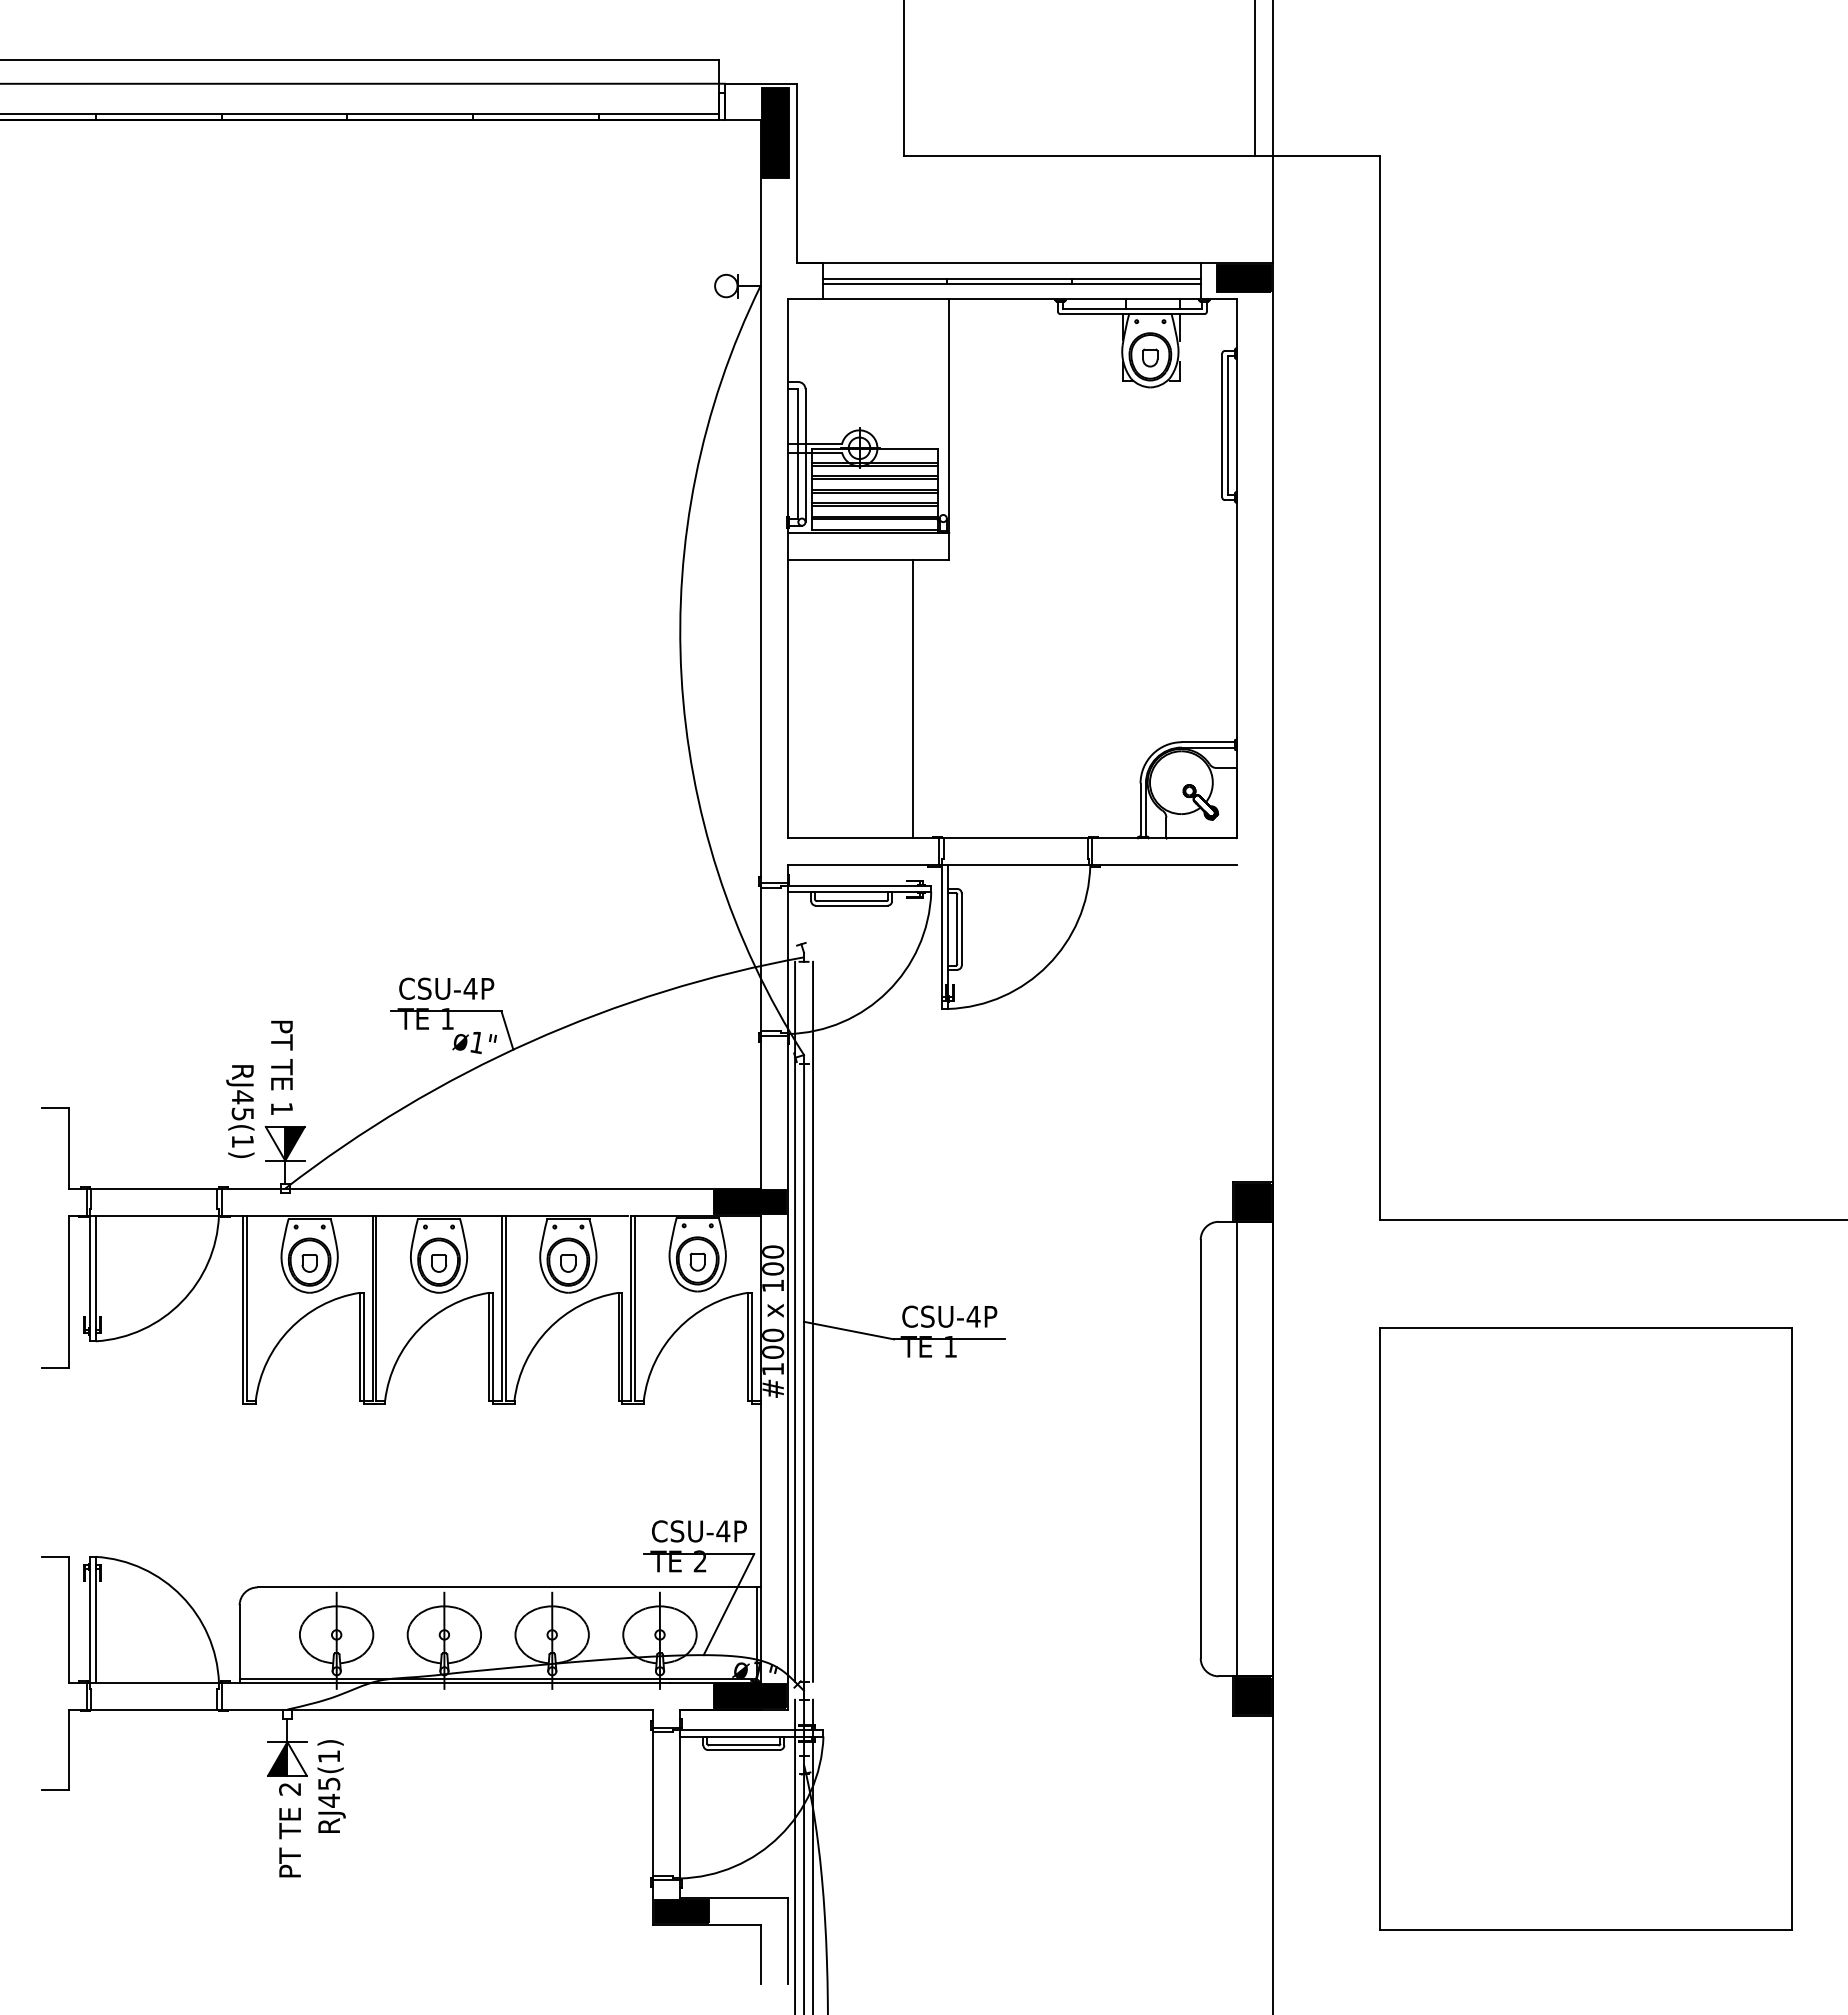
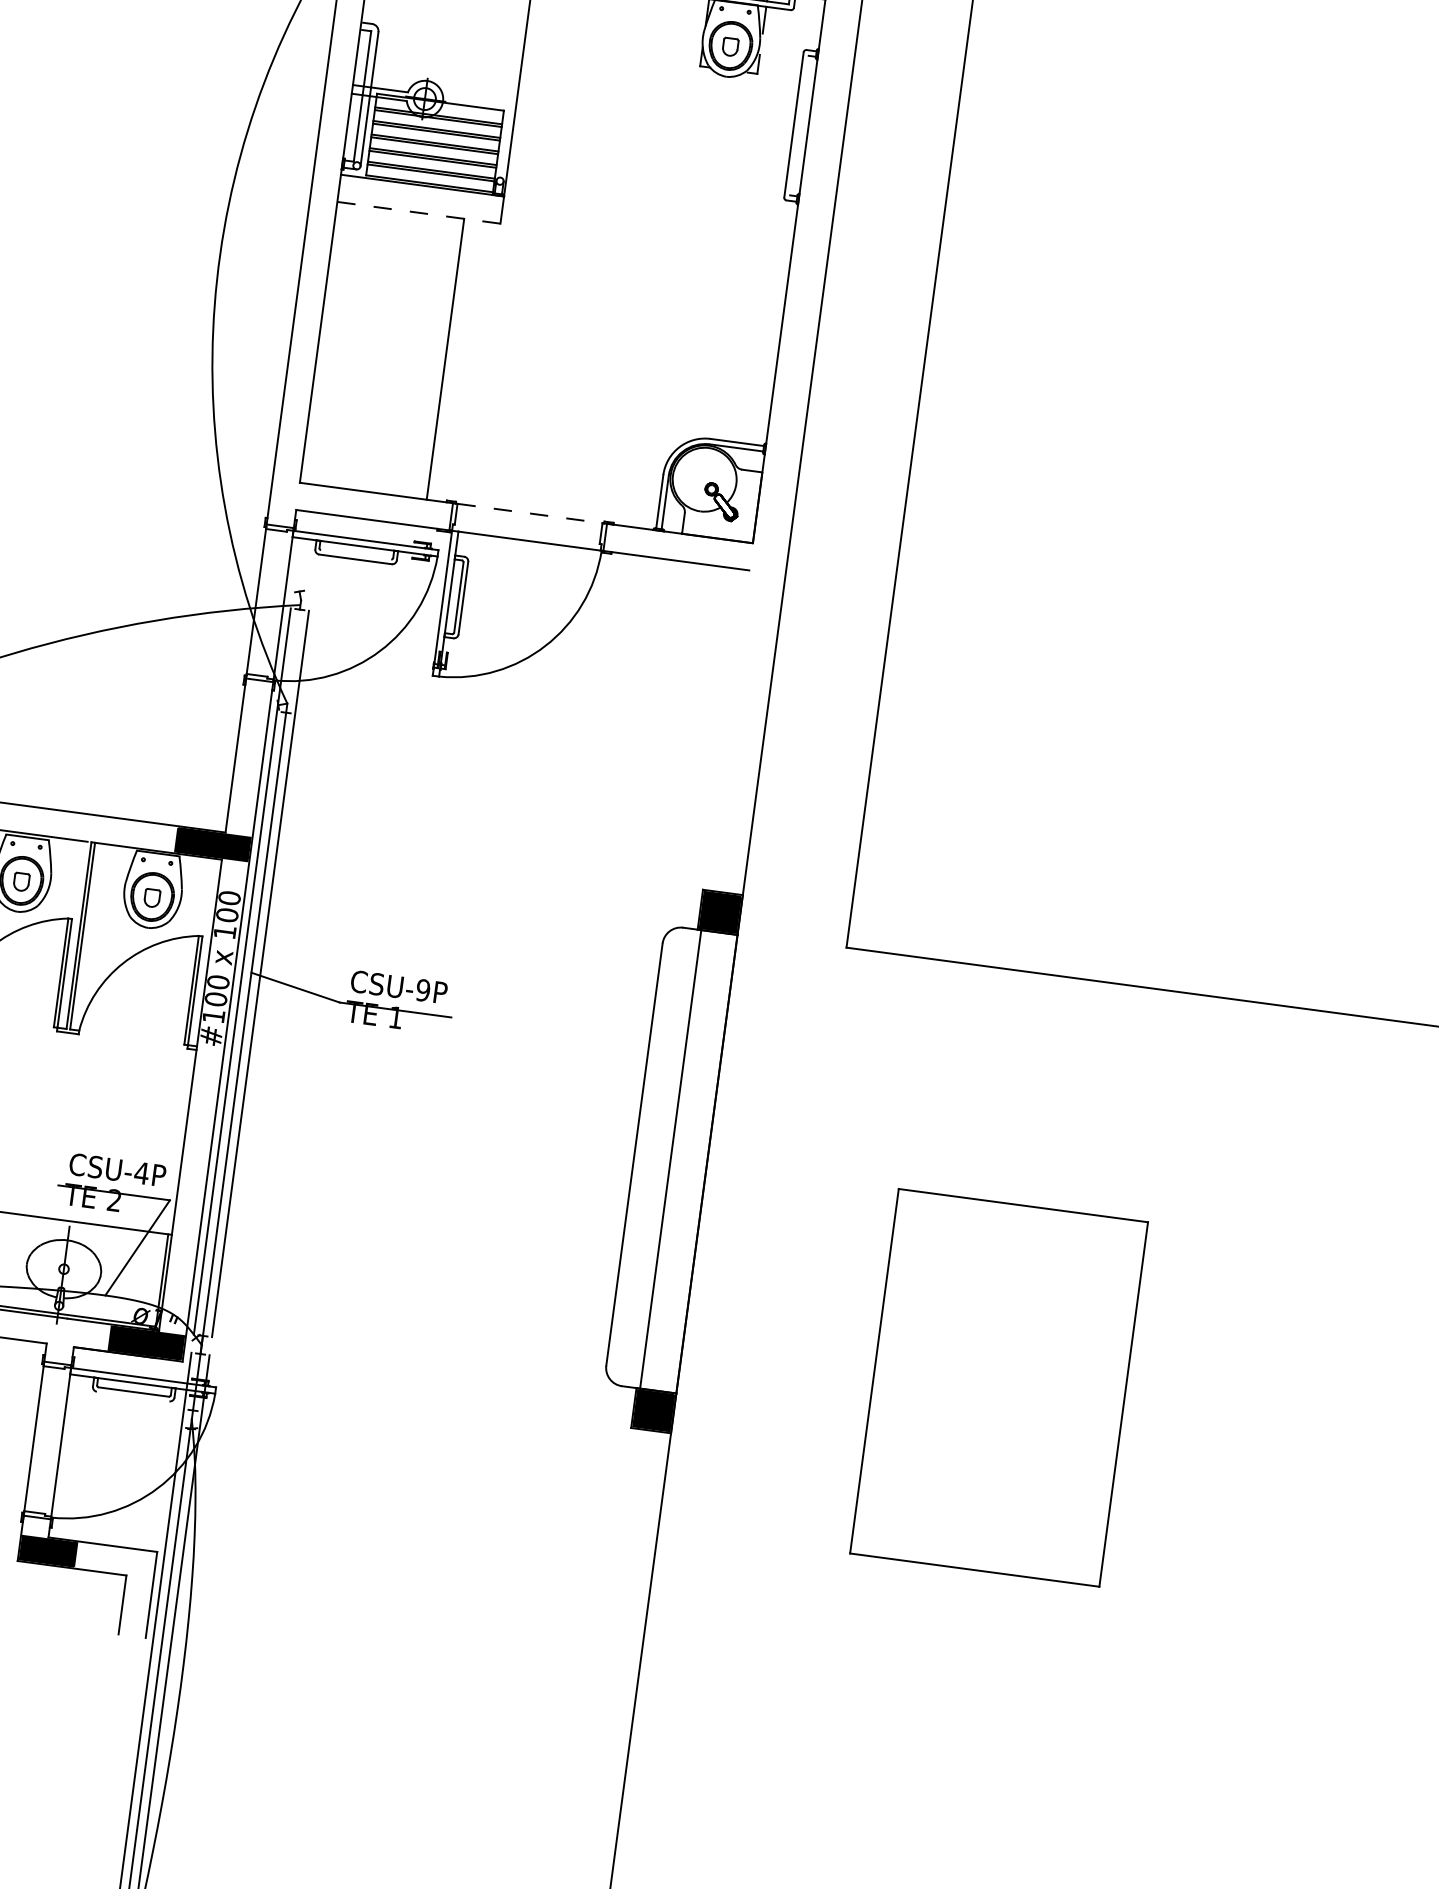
line: (1227, 425) -> (799, 125), removed
line: (868, 559) -> (419, 212), solid -> dashed
line: (1015, 838) -> (529, 513), solid -> dashed
line: (851, 901) -> (355, 555), removed
text: (973, 1316) -> (423, 990), CSU-4P -> CSU-9P
part: (1585, 1628) -> (998, 1387), size x0.6
line: (743, 1749) -> (132, 1396), removed

